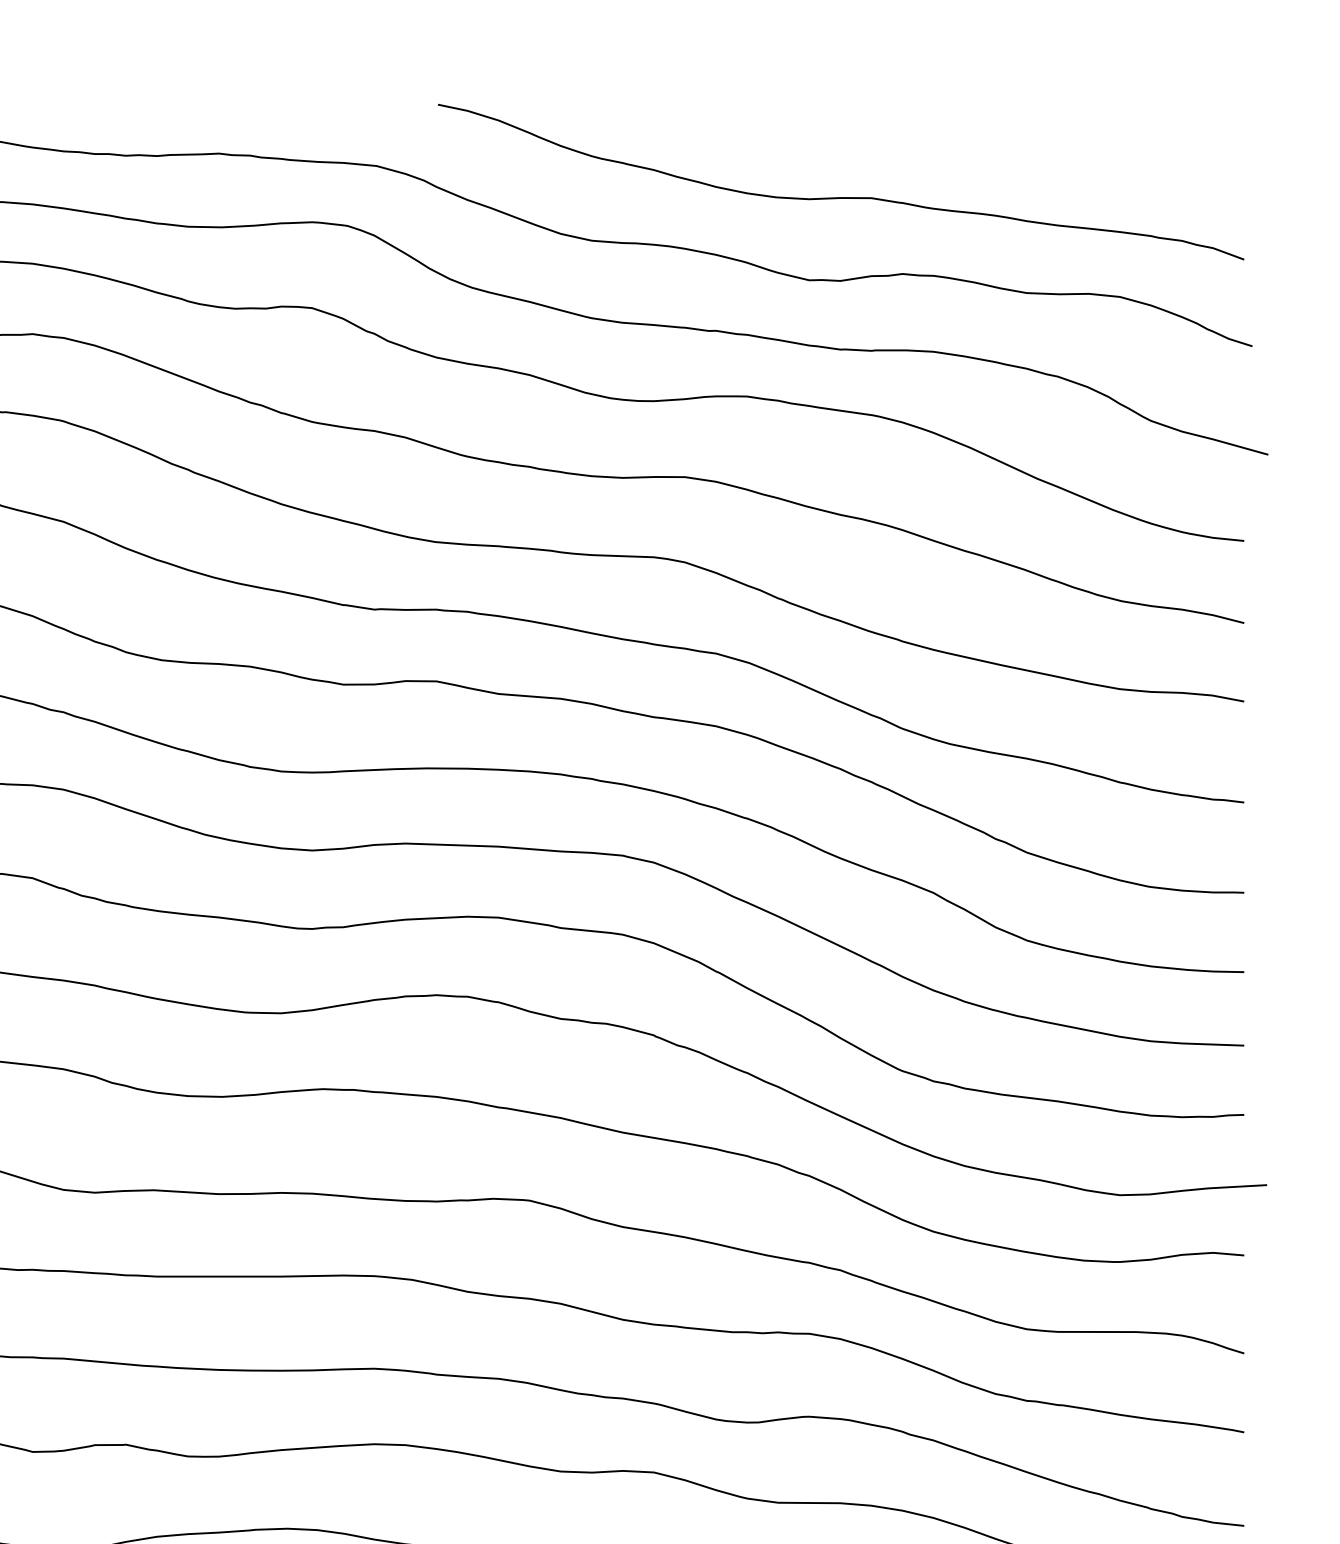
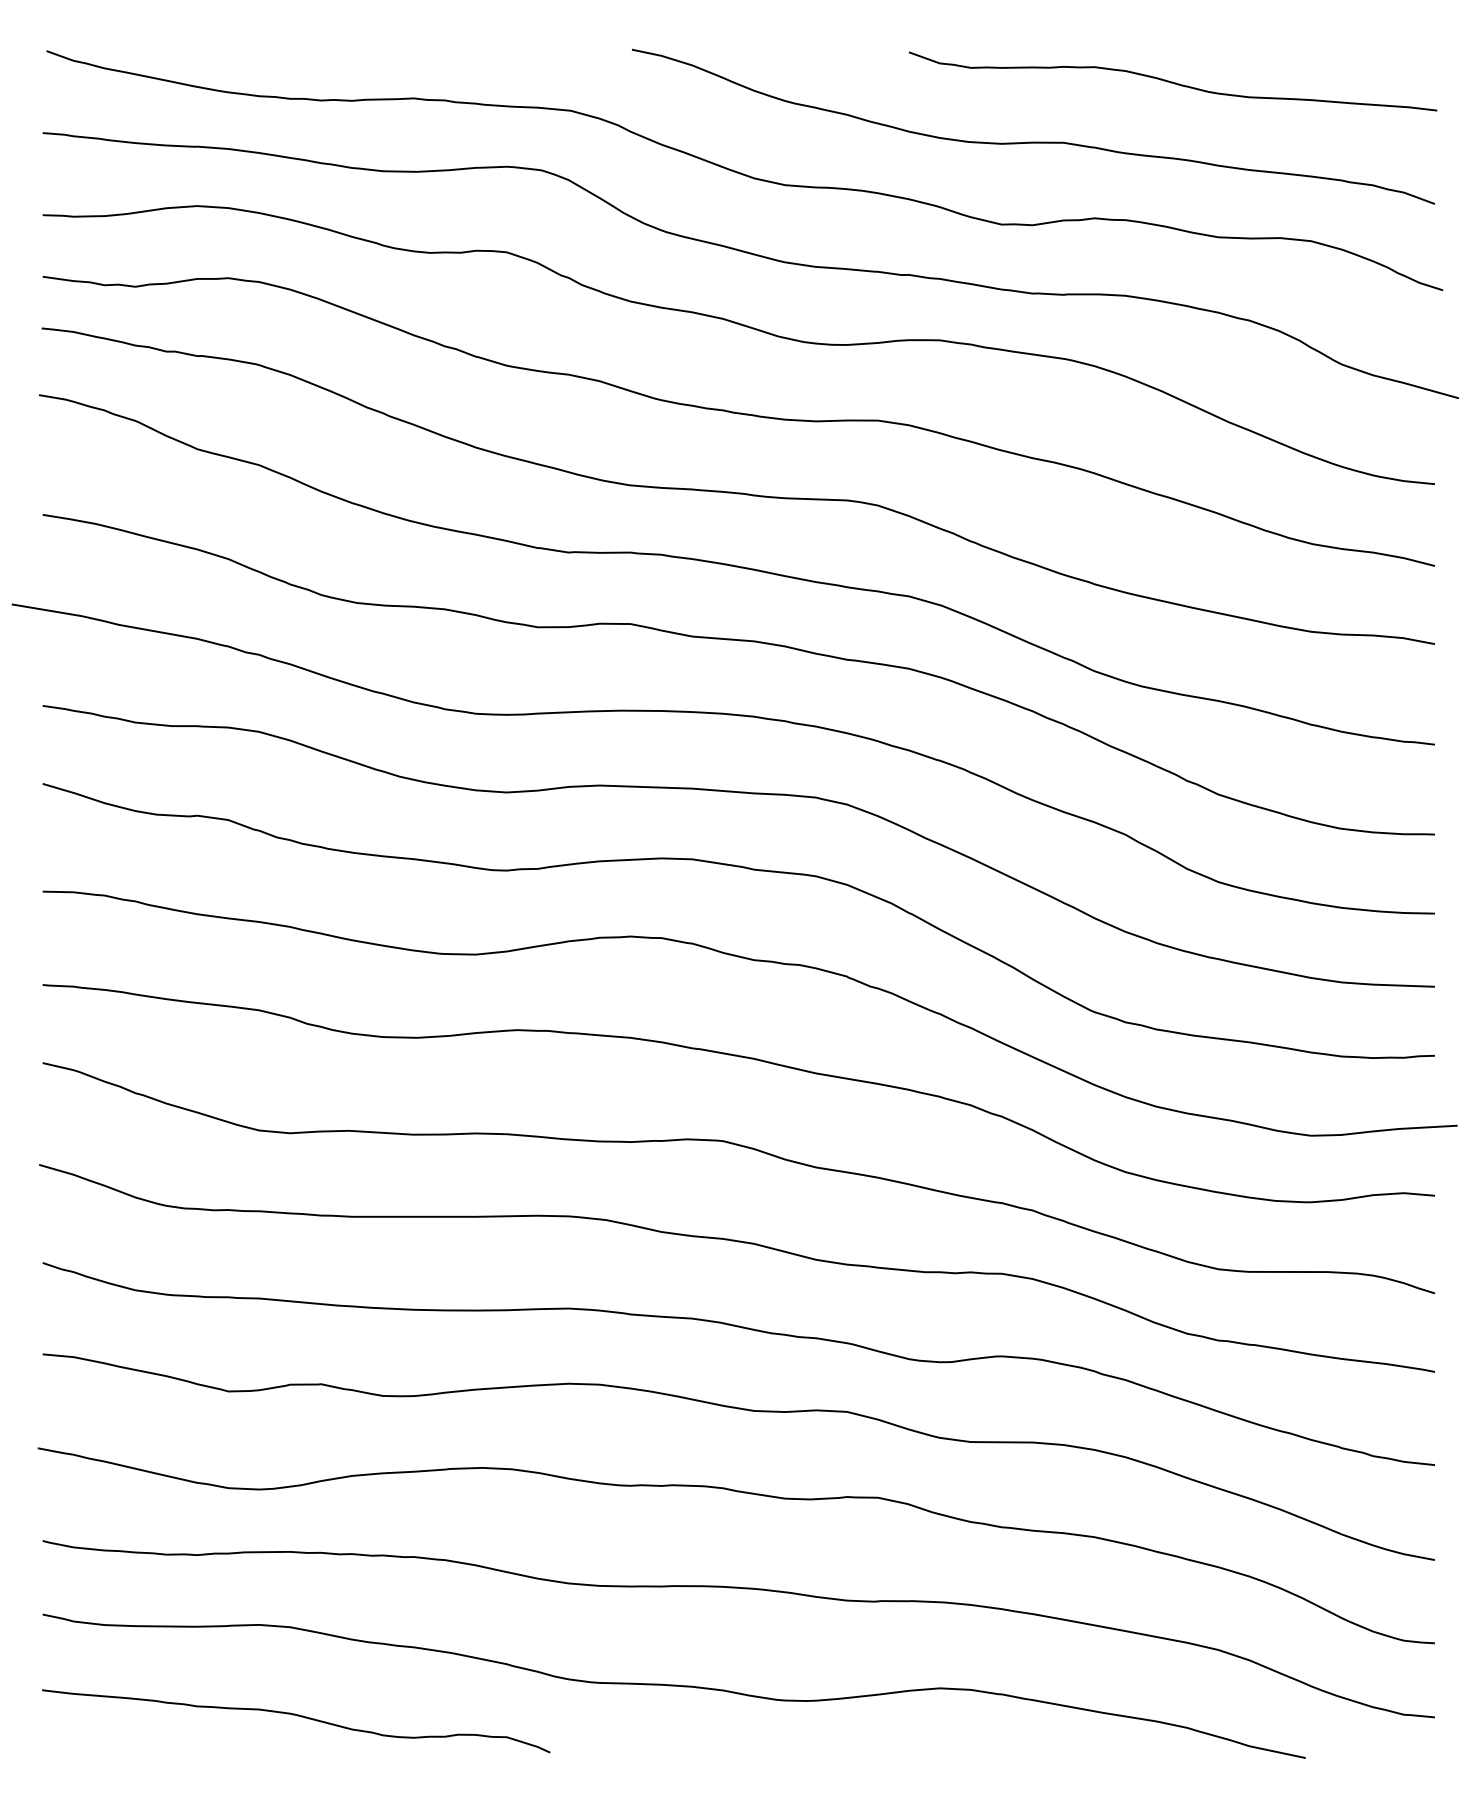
curve: (980, 136) -> (1172, 81), added

